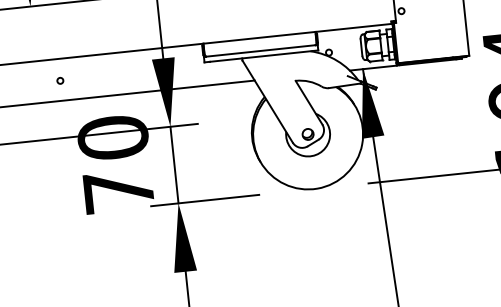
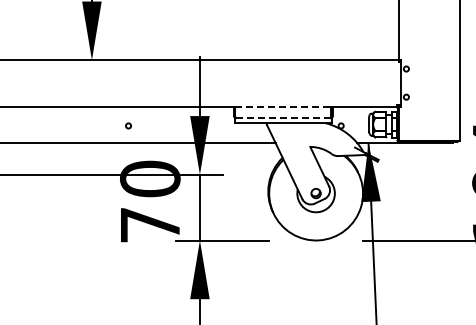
line: (259, 38) -> (283, 107), solid -> dashed
line: (259, 51) -> (282, 118), solid -> dashed
circle: (60, 80) -> (128, 125), moved

